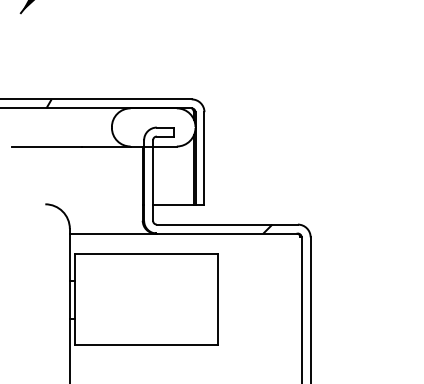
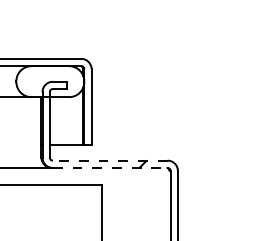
line: (227, 224) -> (110, 160), solid -> dashed
line: (227, 233) -> (110, 167), solid -> dashed

